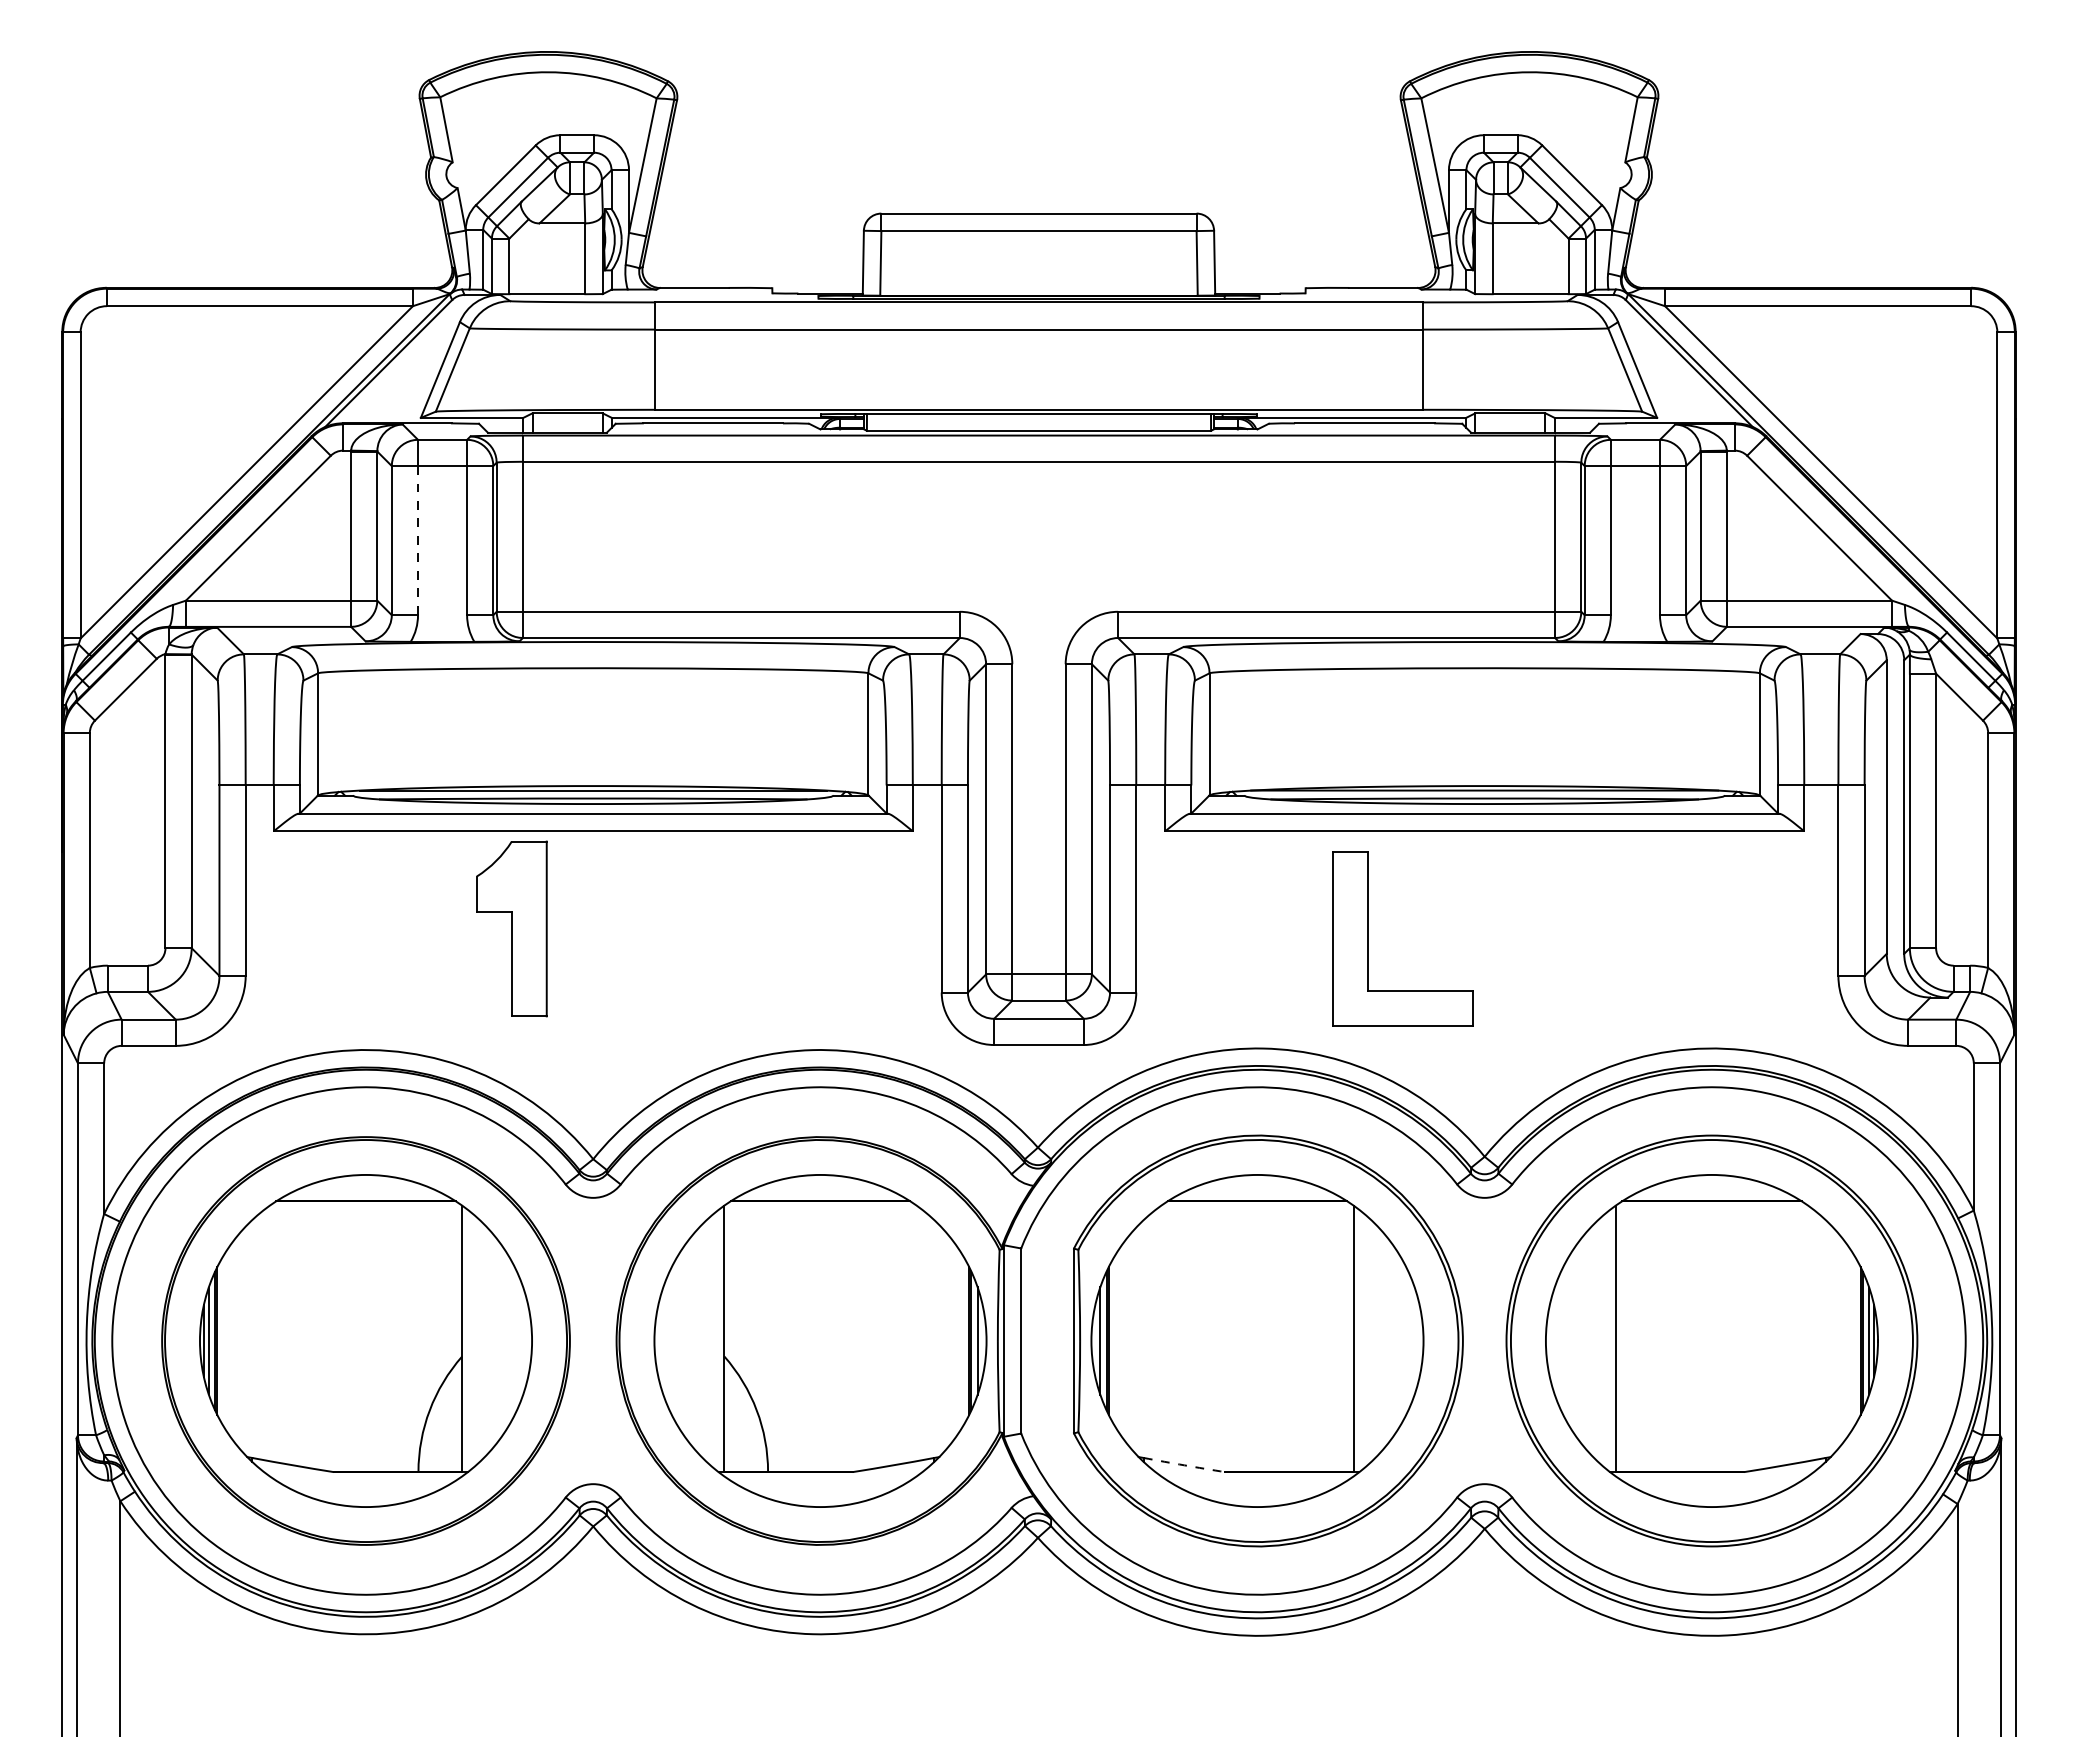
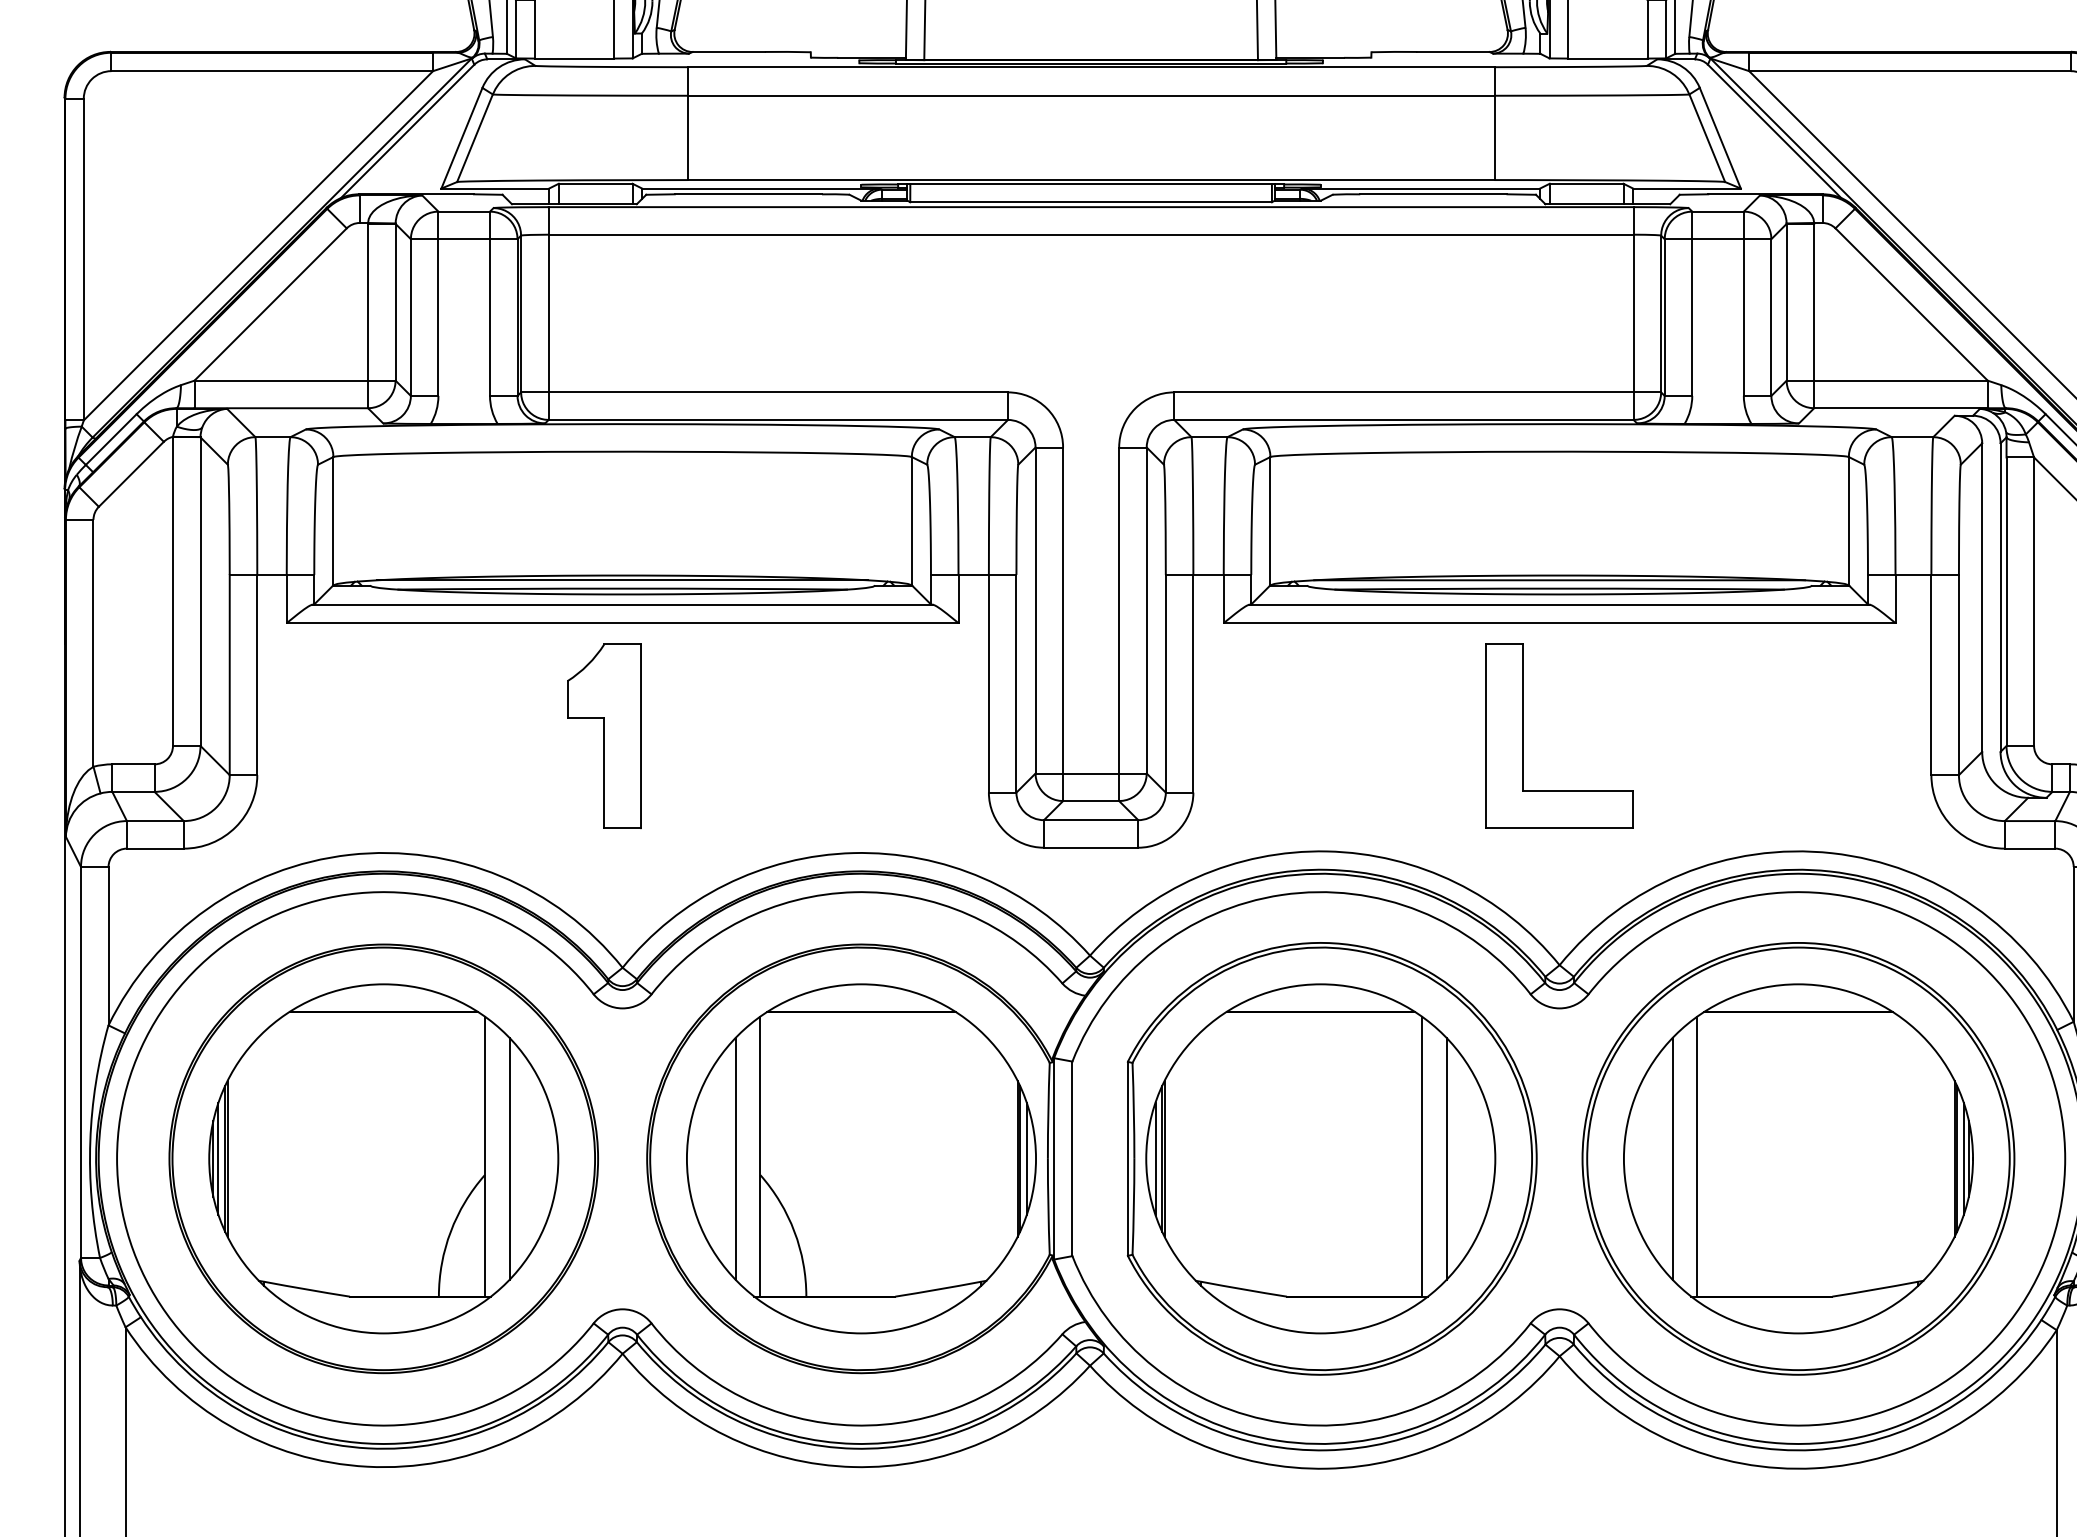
line: (418, 540) -> (438, 317), dashed -> solid
part: (511, 928) -> (603, 735), moved
part: (1368, 938) -> (1523, 735), moved
line: (485, 1341) -> (509, 1159), added
line: (700, 1341) -> (735, 1159), added
line: (1377, 1341) -> (1446, 1159), added
line: (1592, 1341) -> (1672, 1159), added
arc: (1184, 1465) -> (1244, 1289), dashed -> solid

